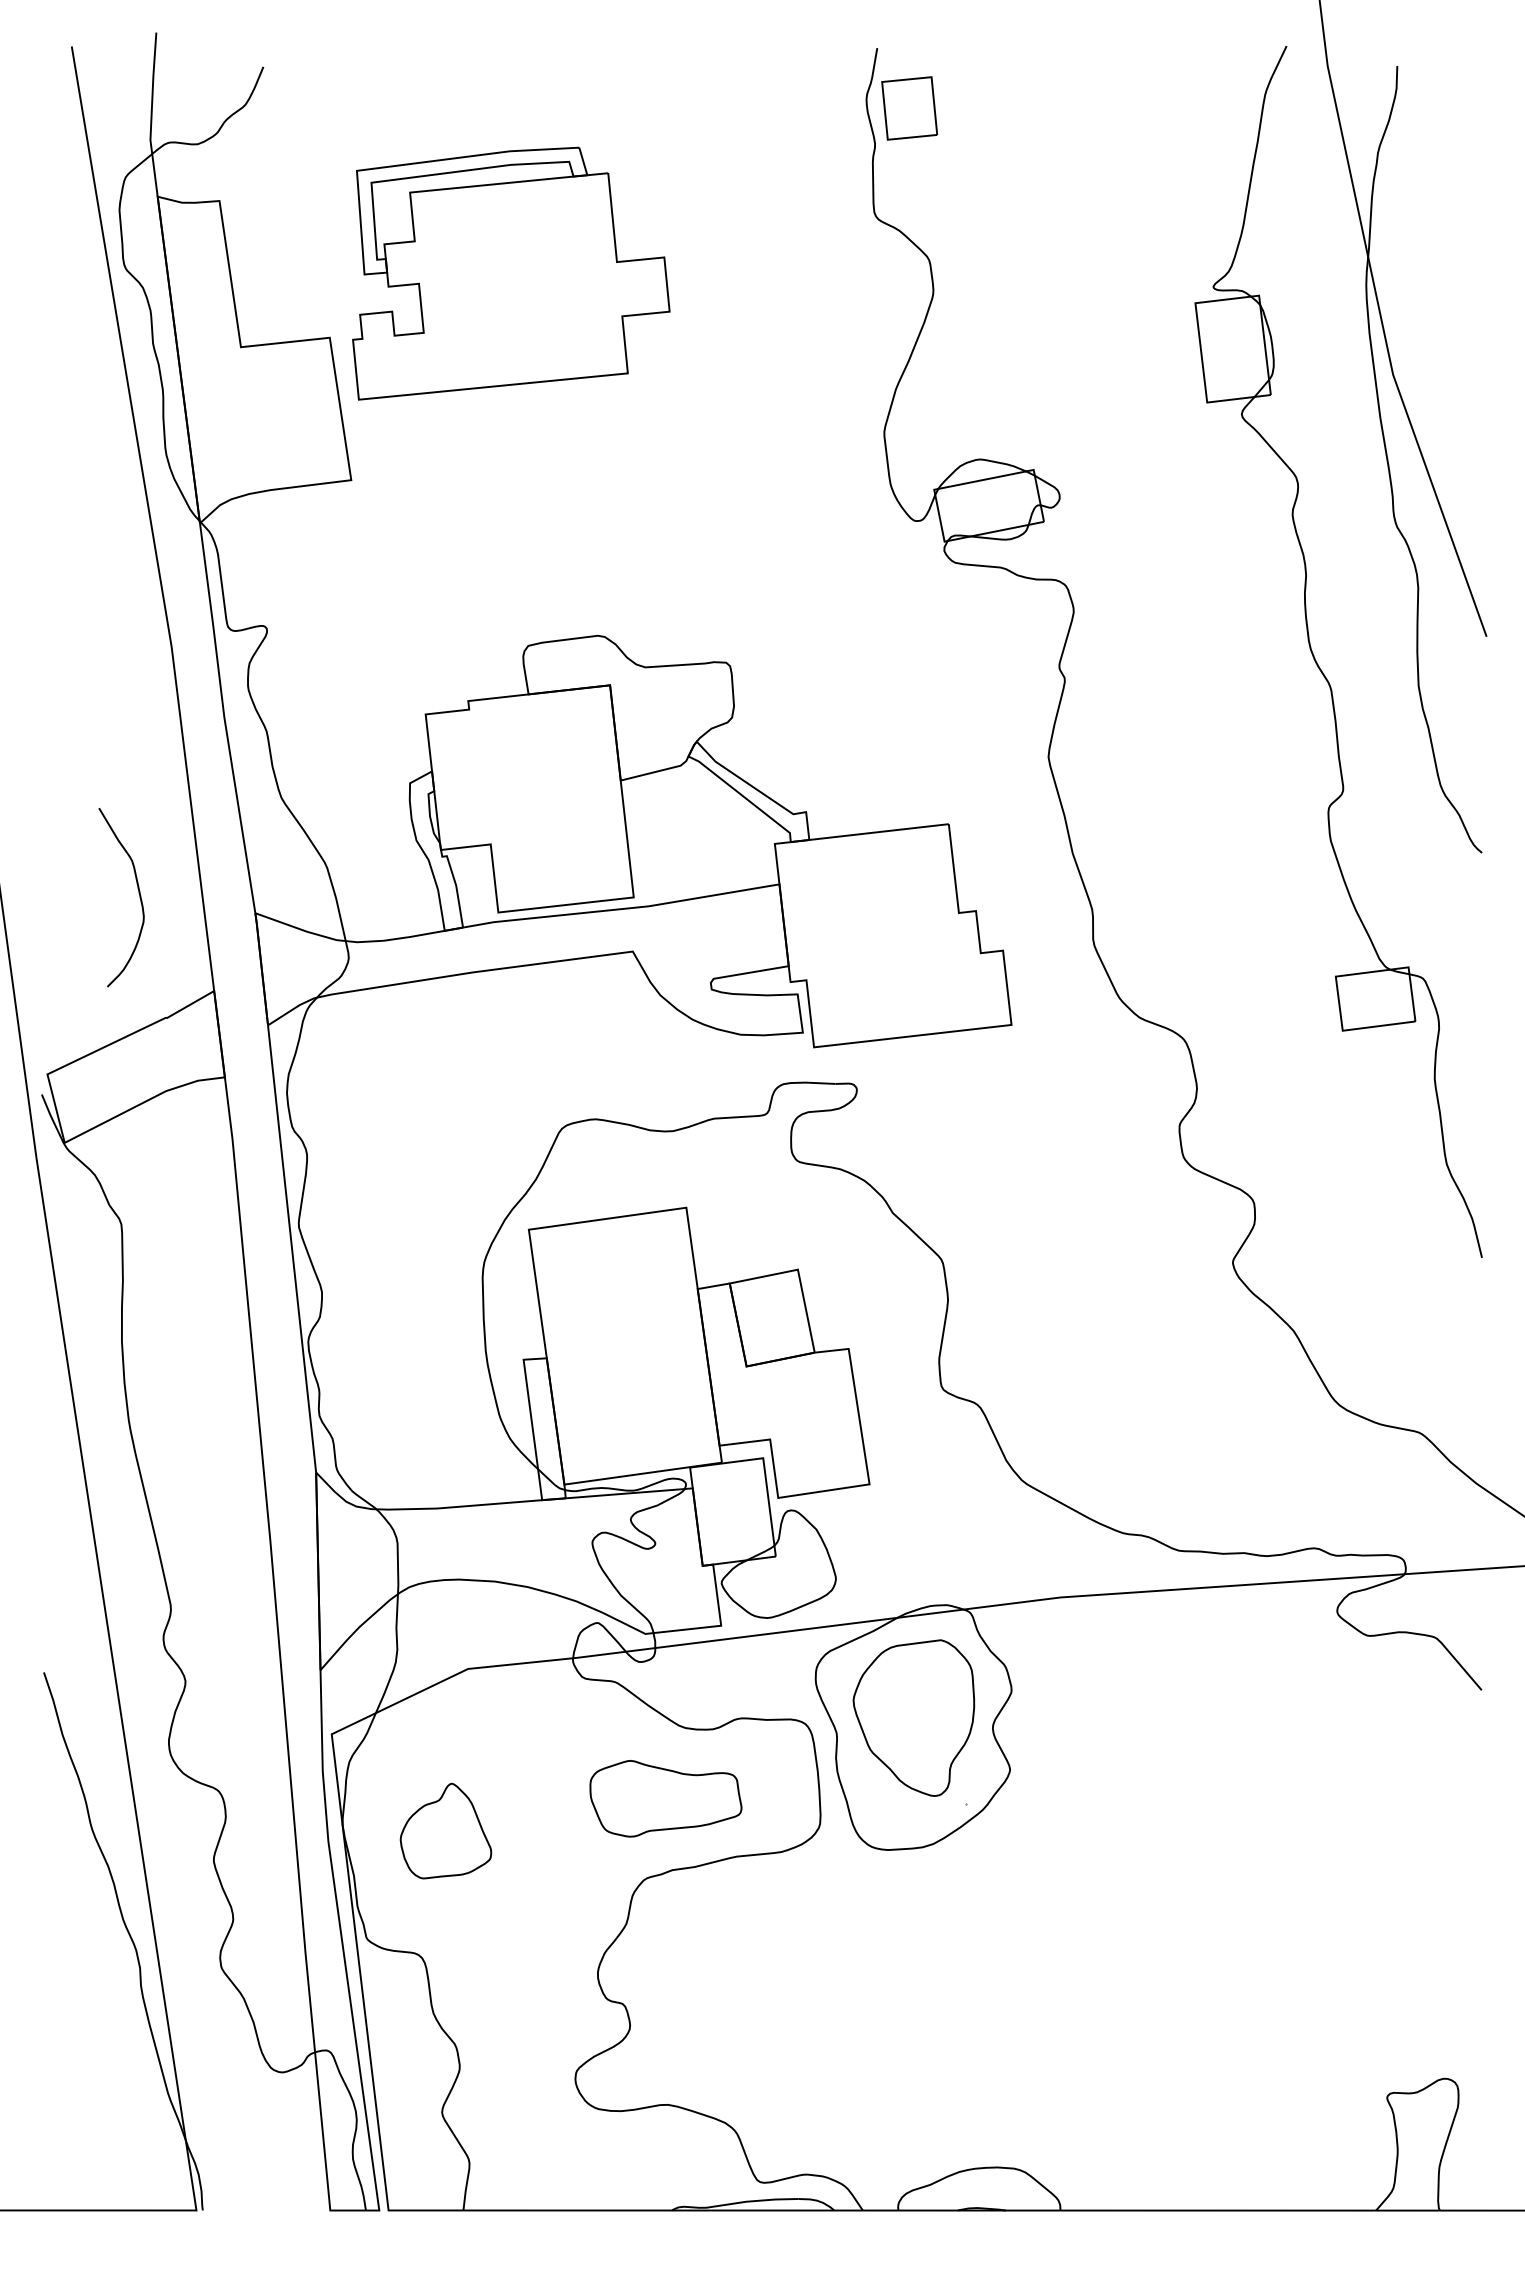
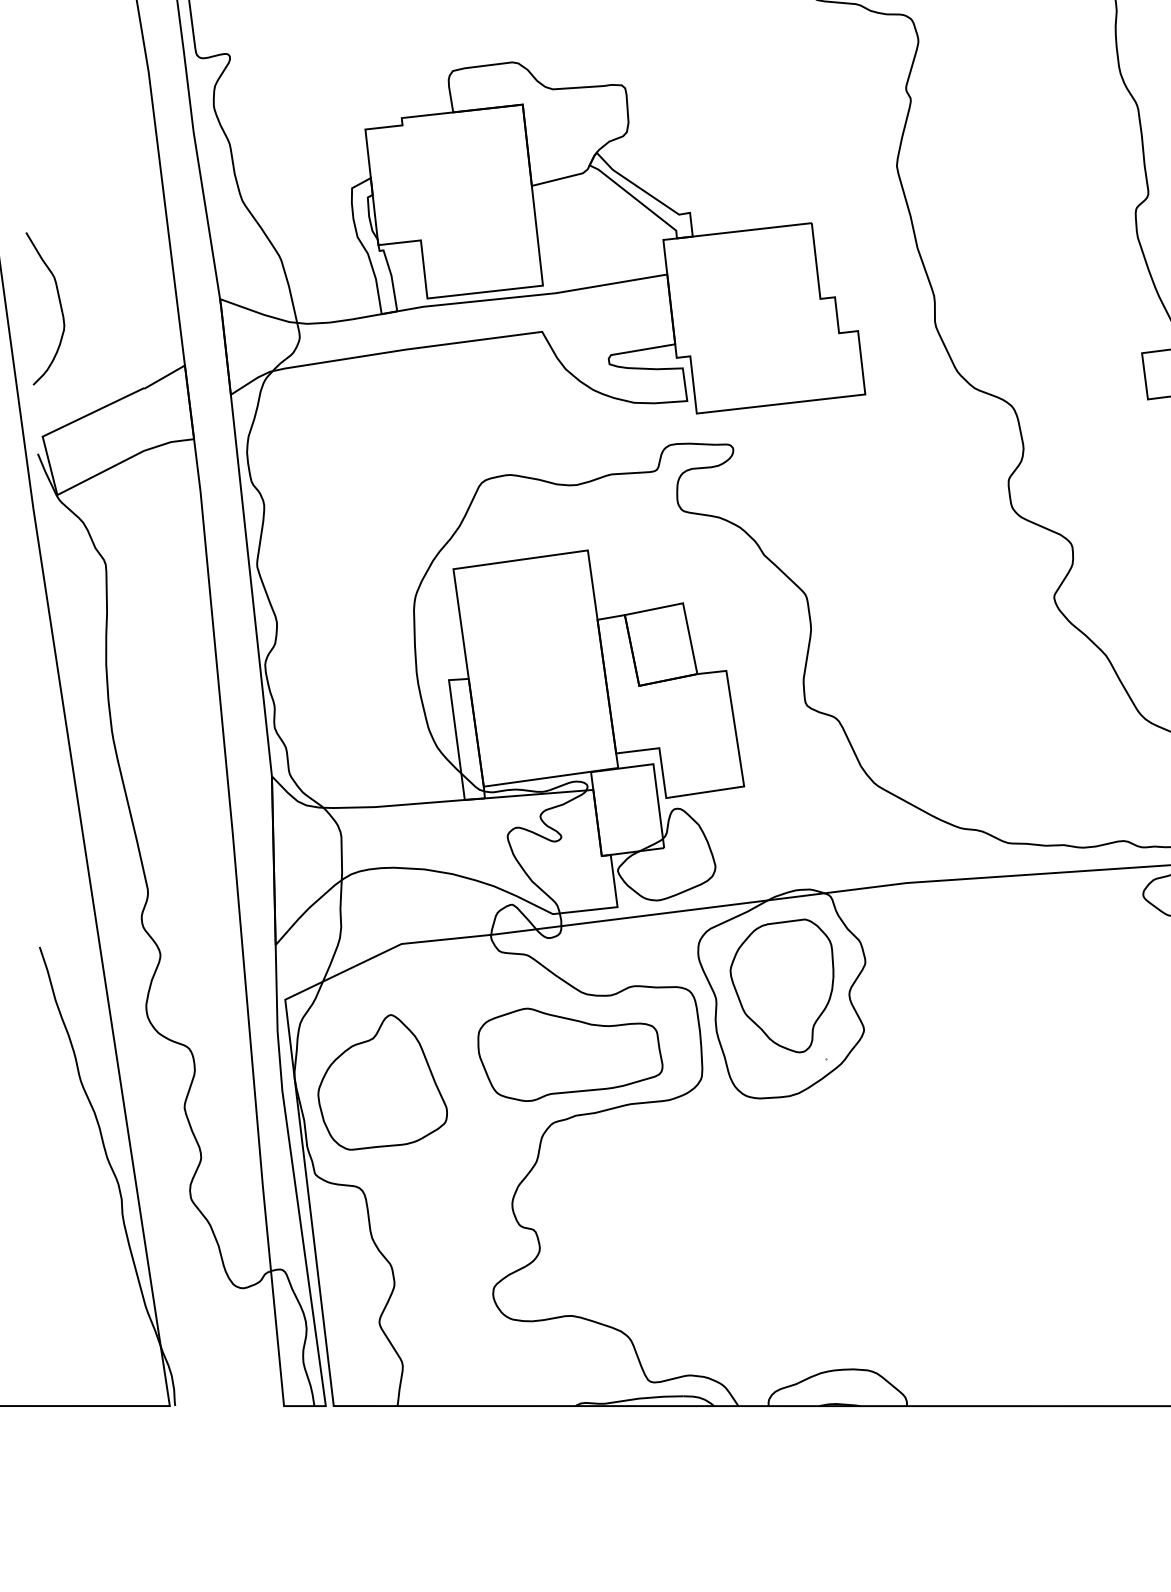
curve: (138, 893) -> (59, 305), moved
part: (665, 1798) -> (570, 1054), size x1.43
part: (445, 1830) -> (382, 1081), size x1.67

